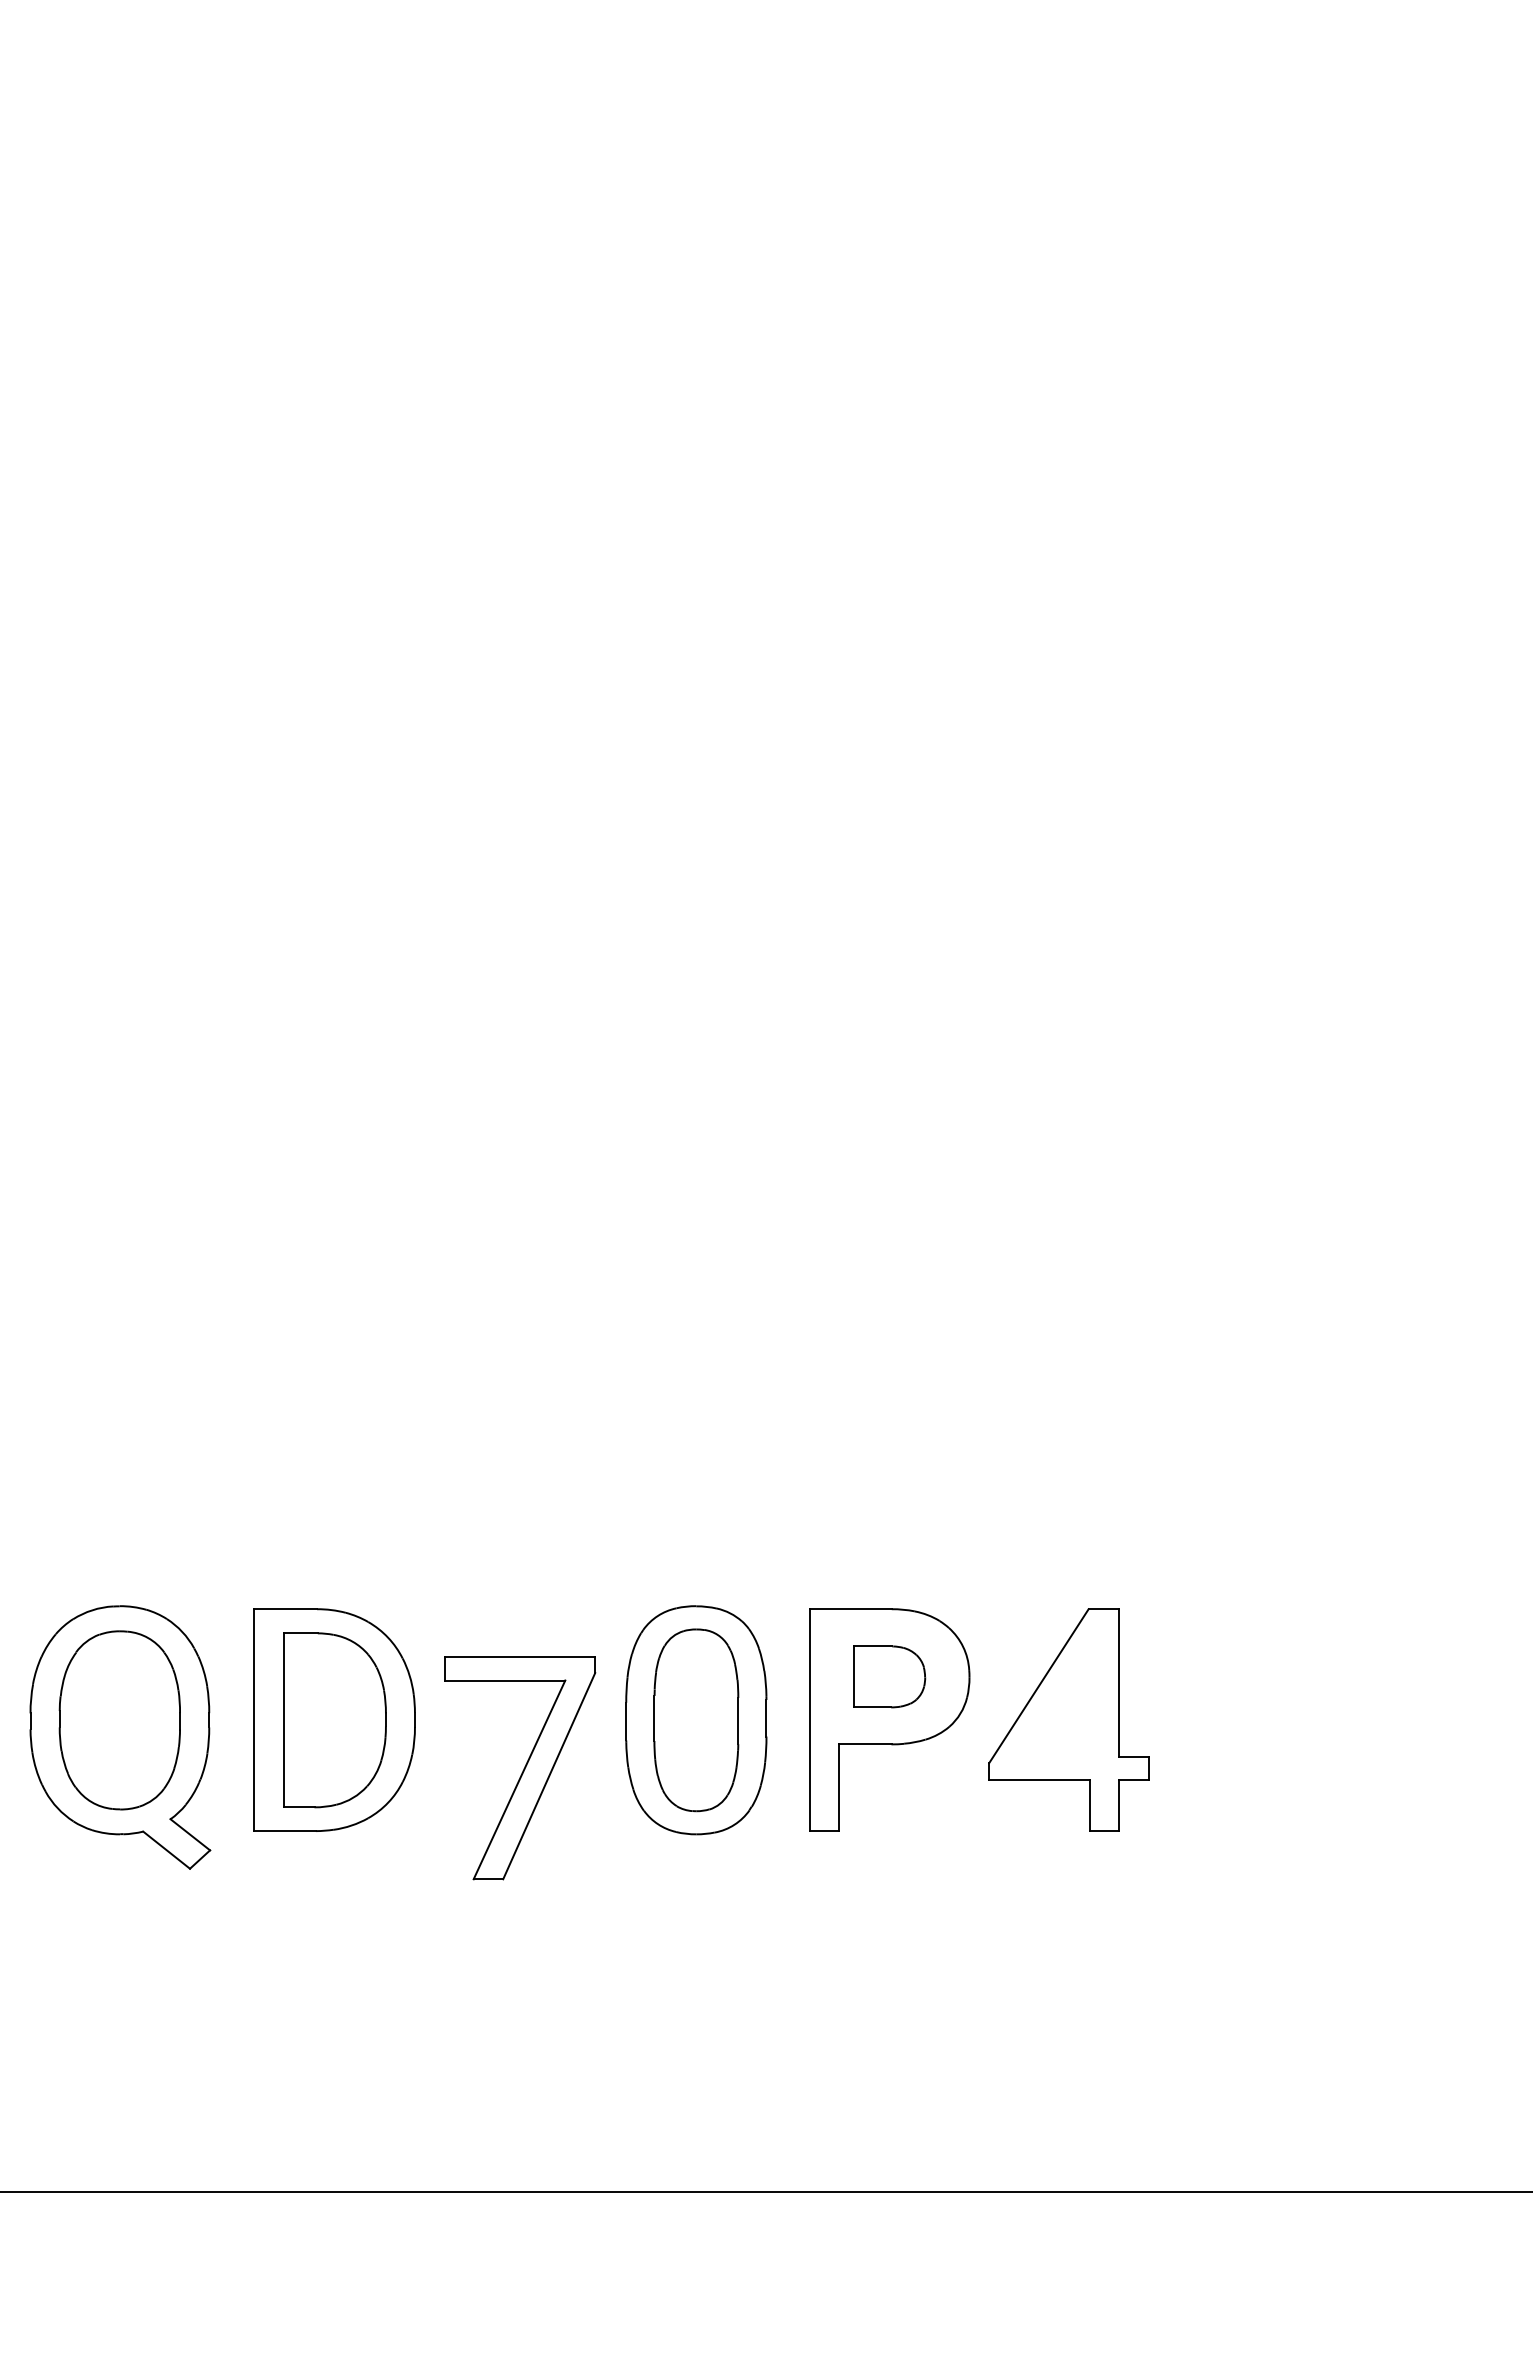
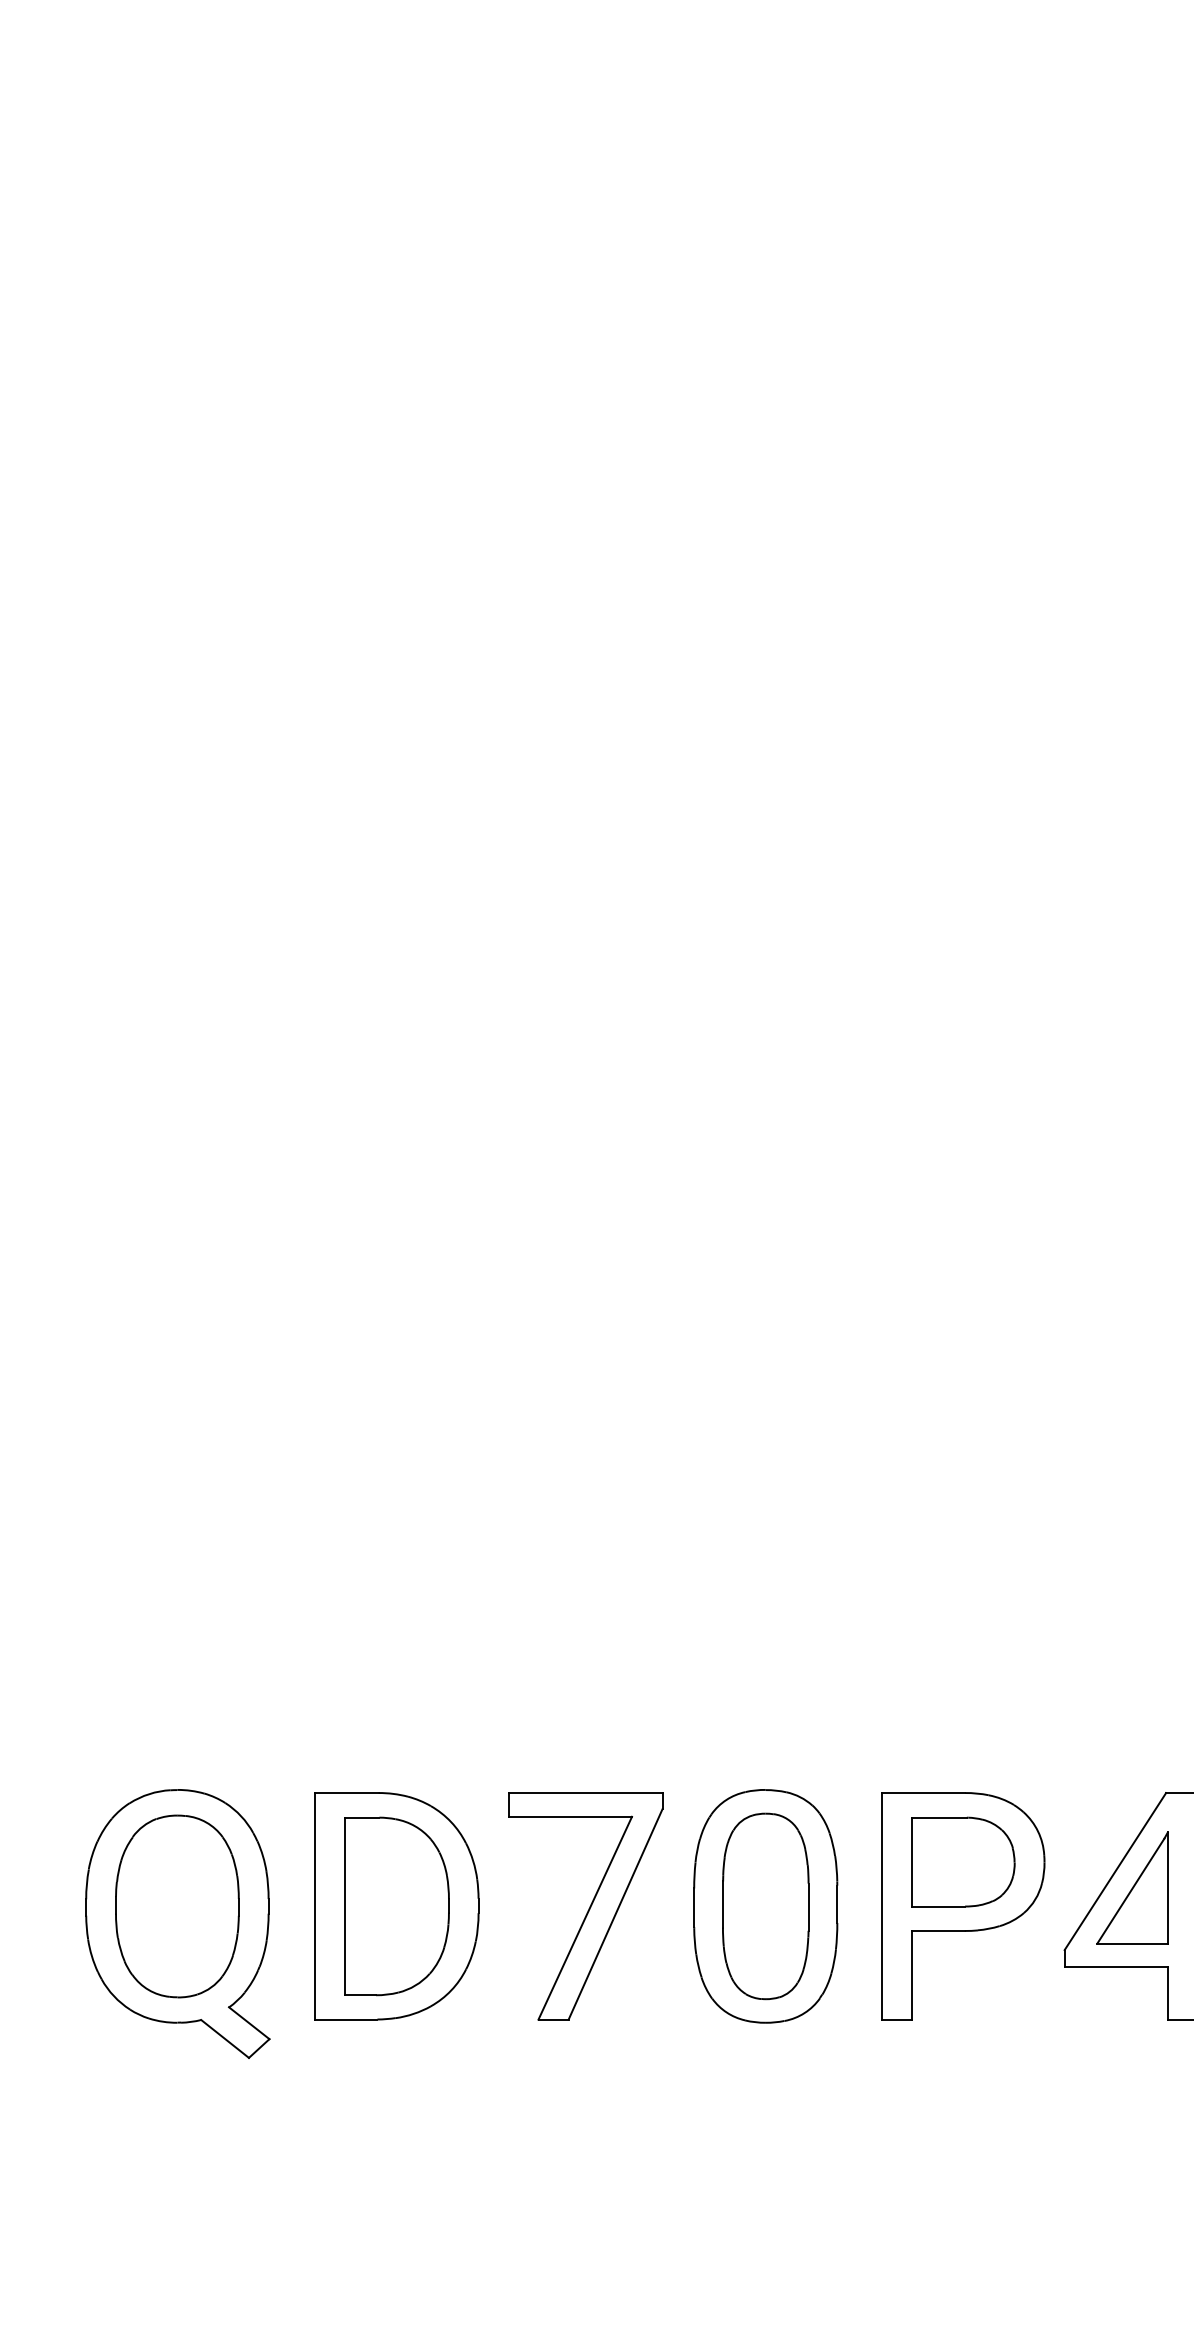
part: (889, 1676) -> (962, 1861), size x1.43
part: (1055, 1701) -> (1132, 1887), added
part: (520, 1768) -> (586, 1906), moved

